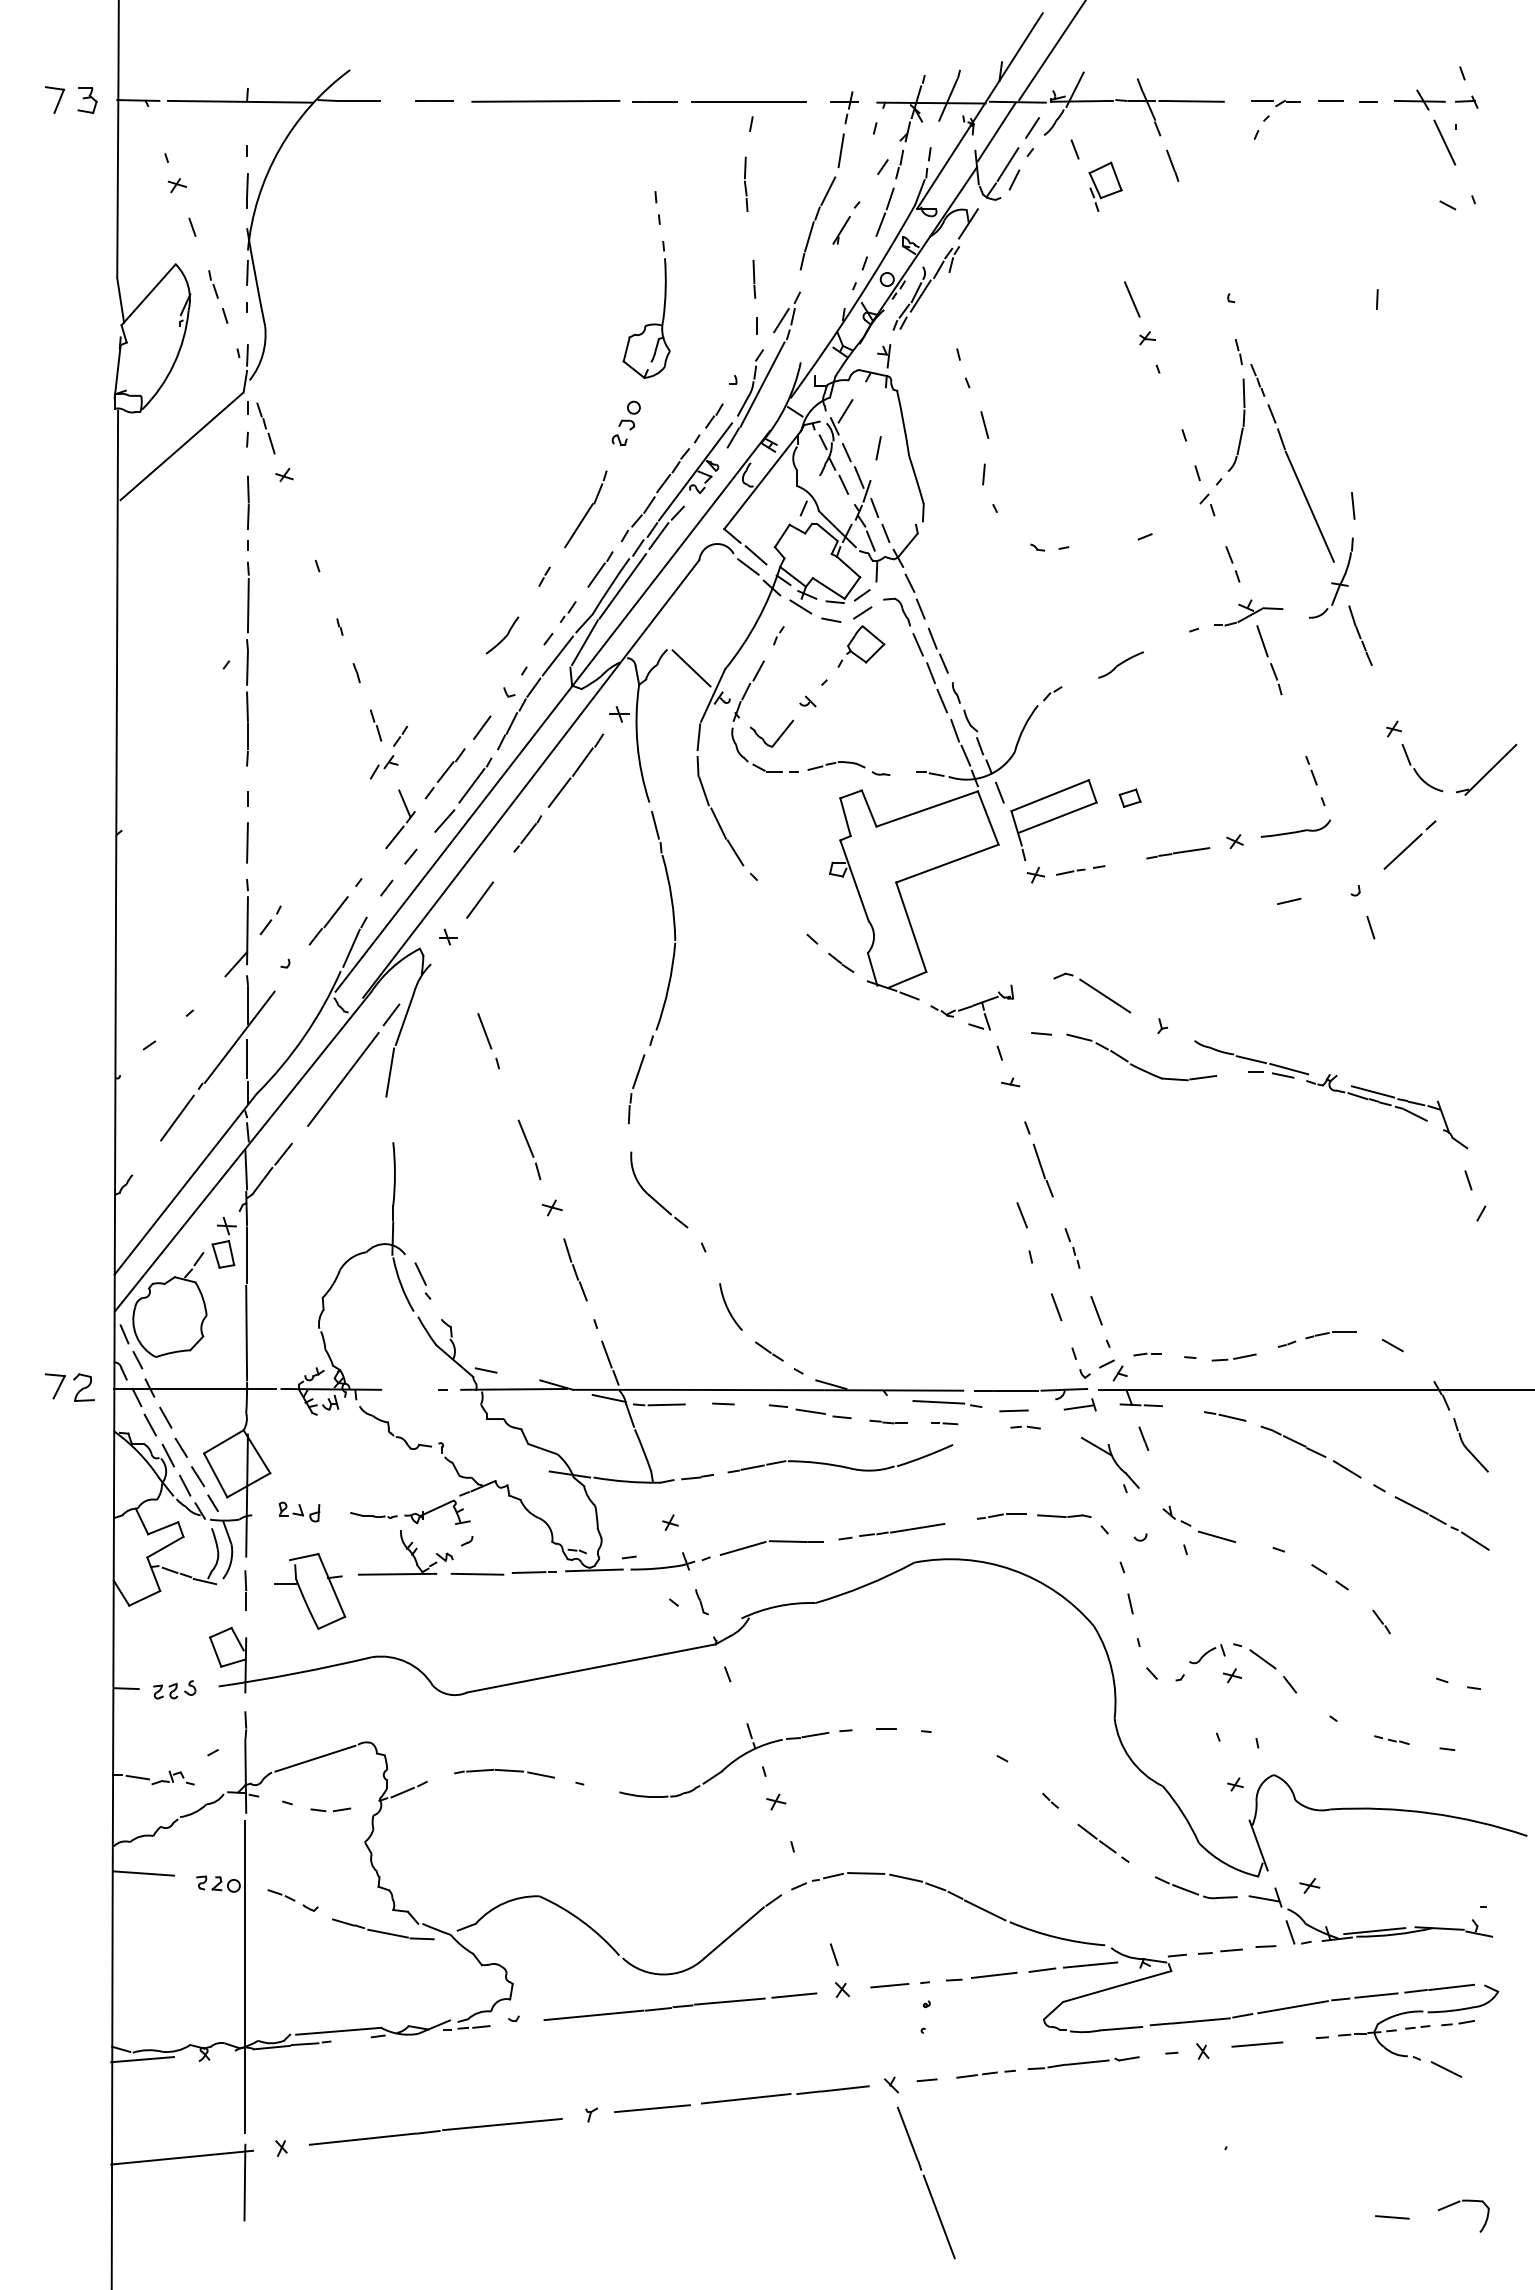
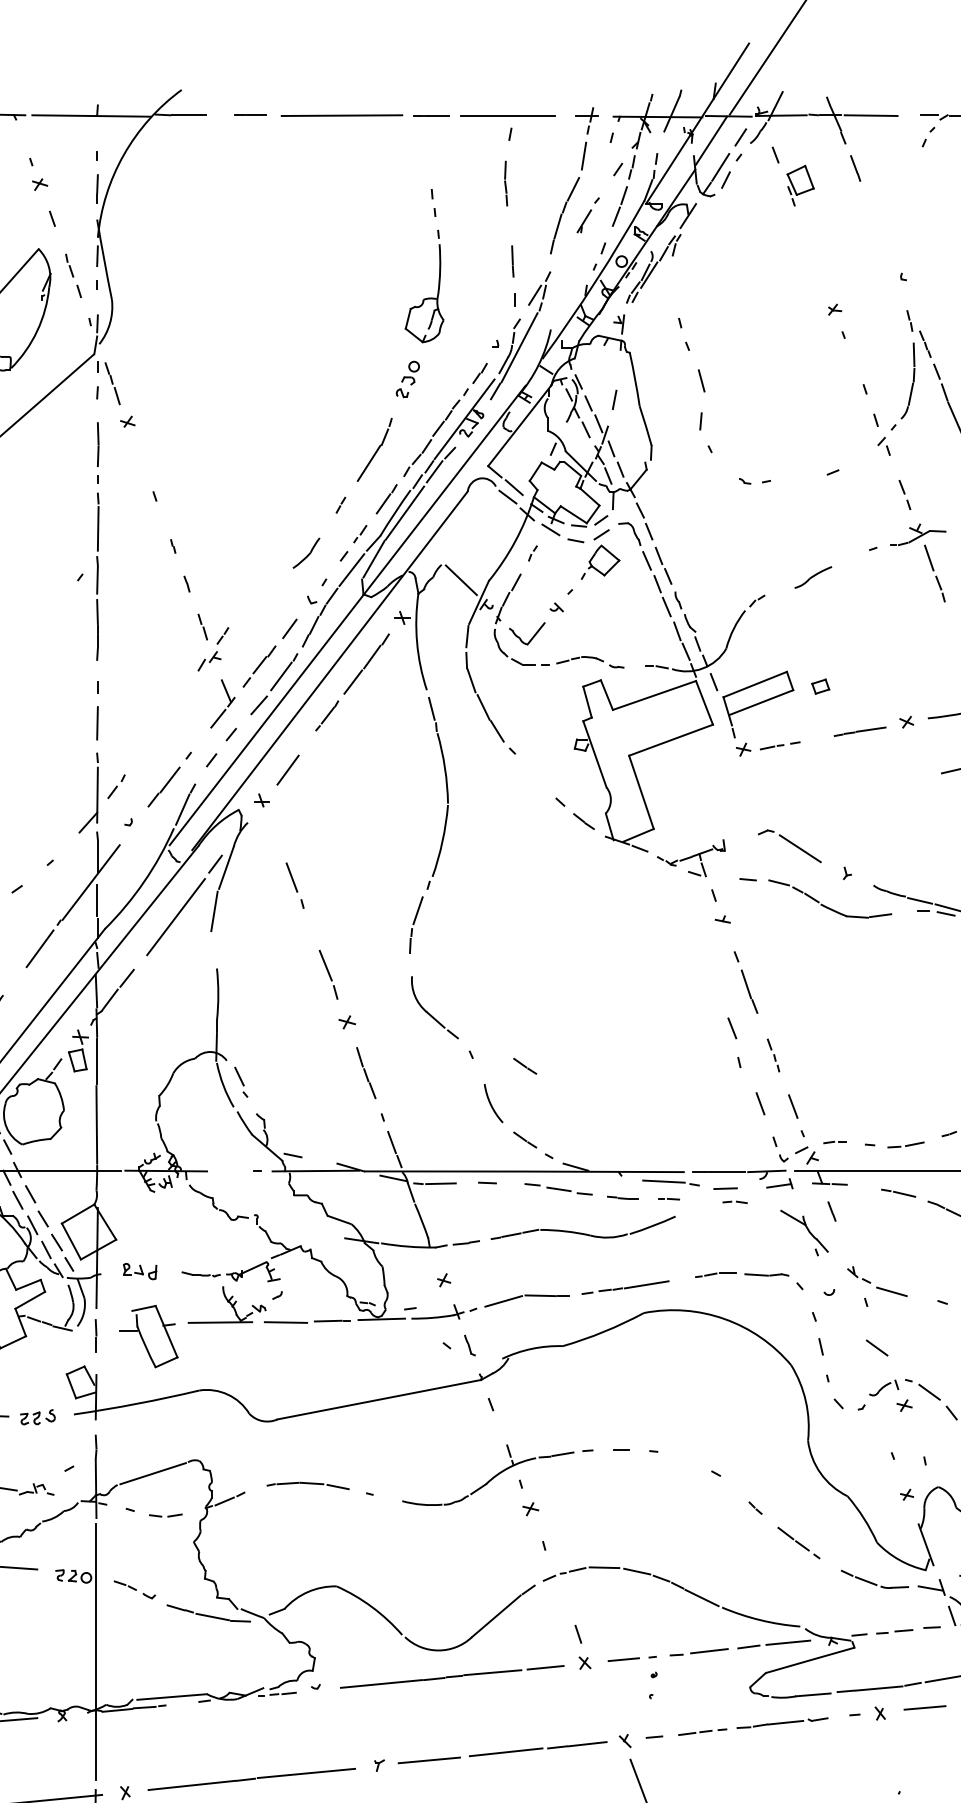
line: (1131, 299) -> (821, 277), removed
line: (845, 411) -> (587, 369), removed
line: (769, 1261) -> (525, 1066), added
line: (1198, 1605) -> (876, 1348), added

